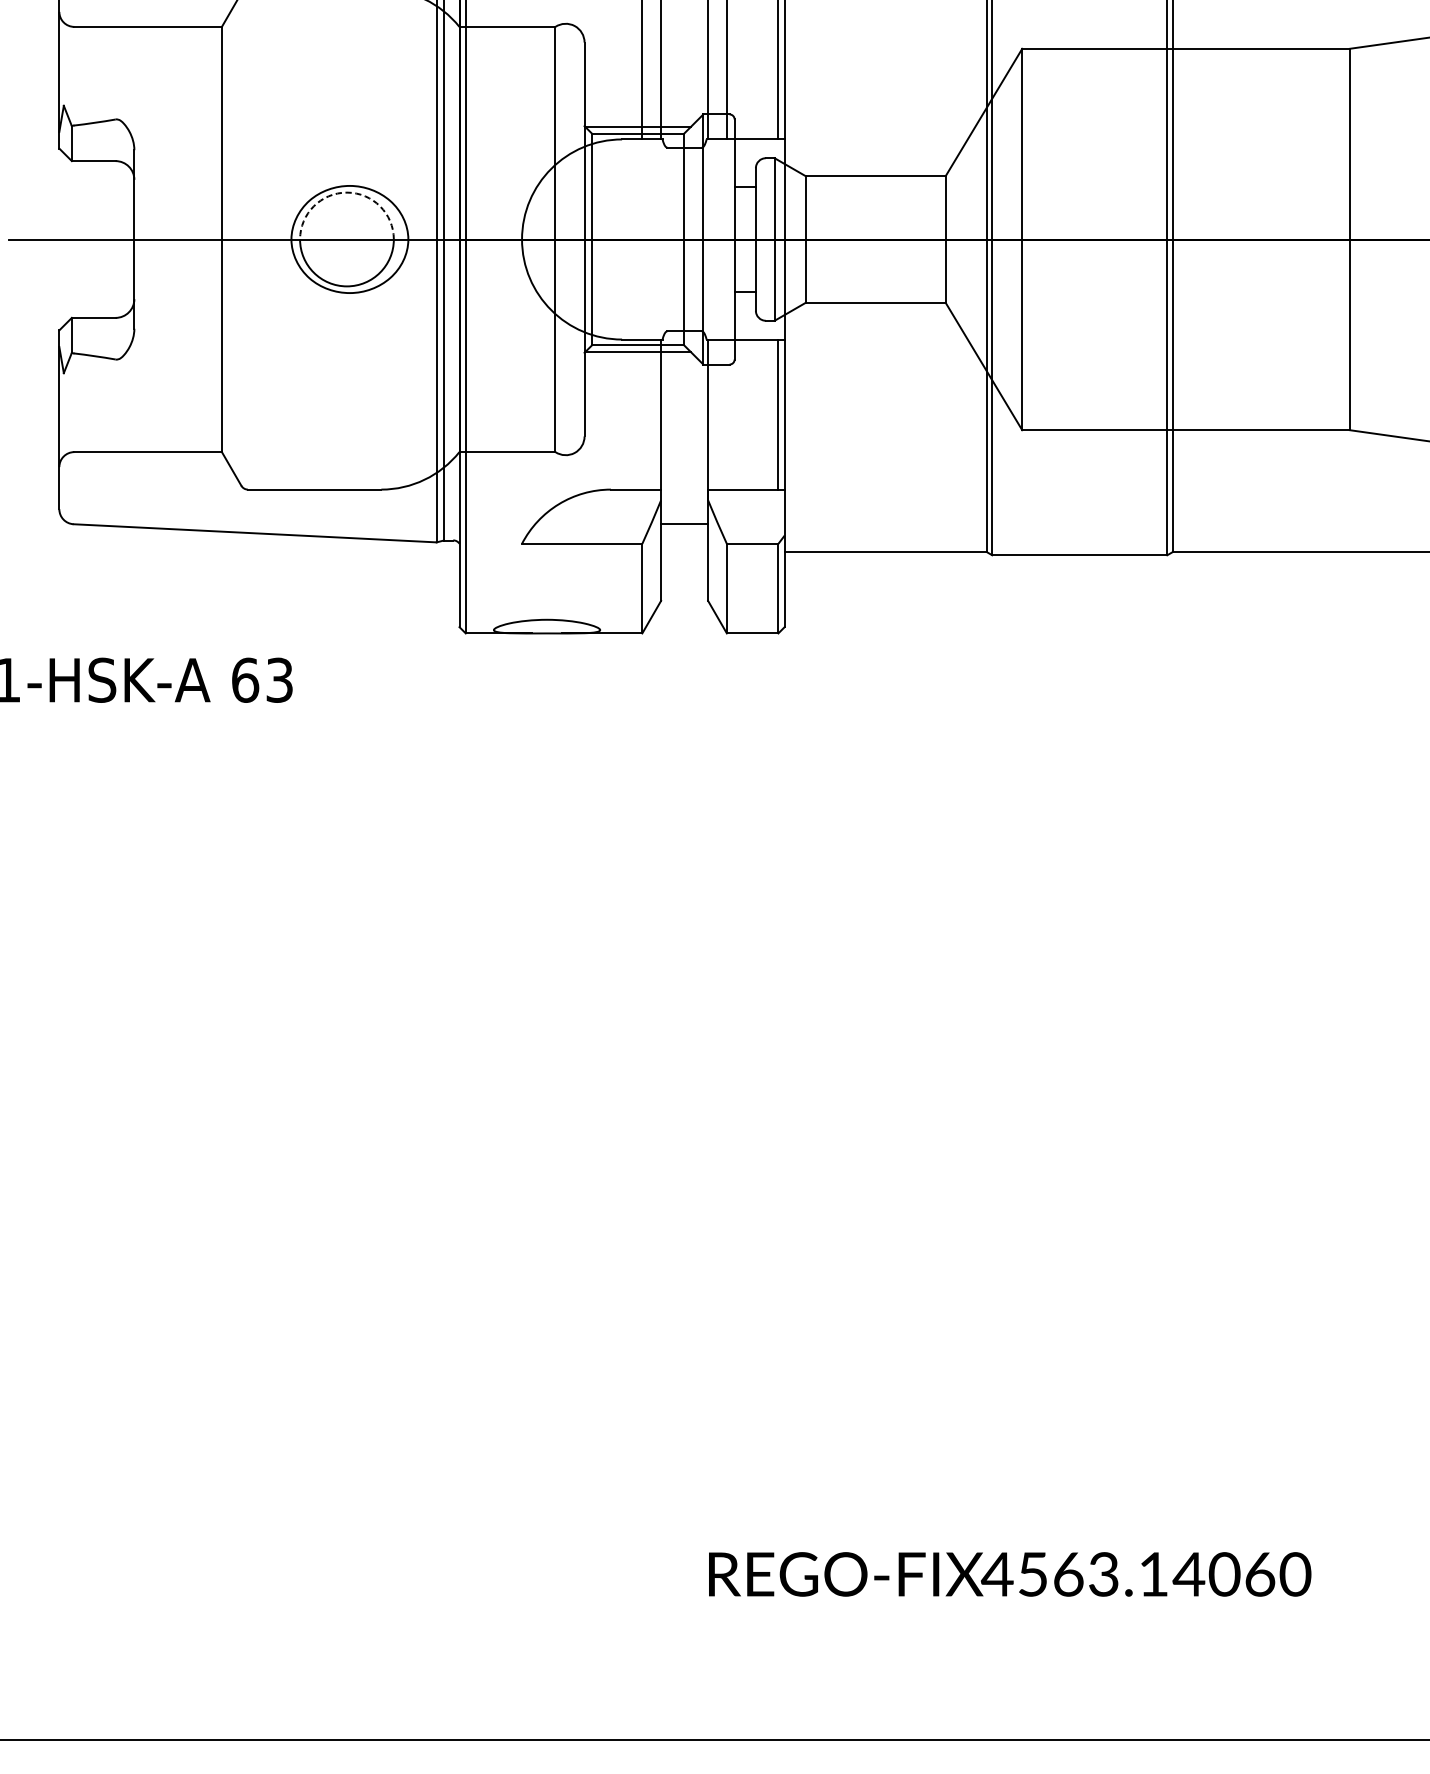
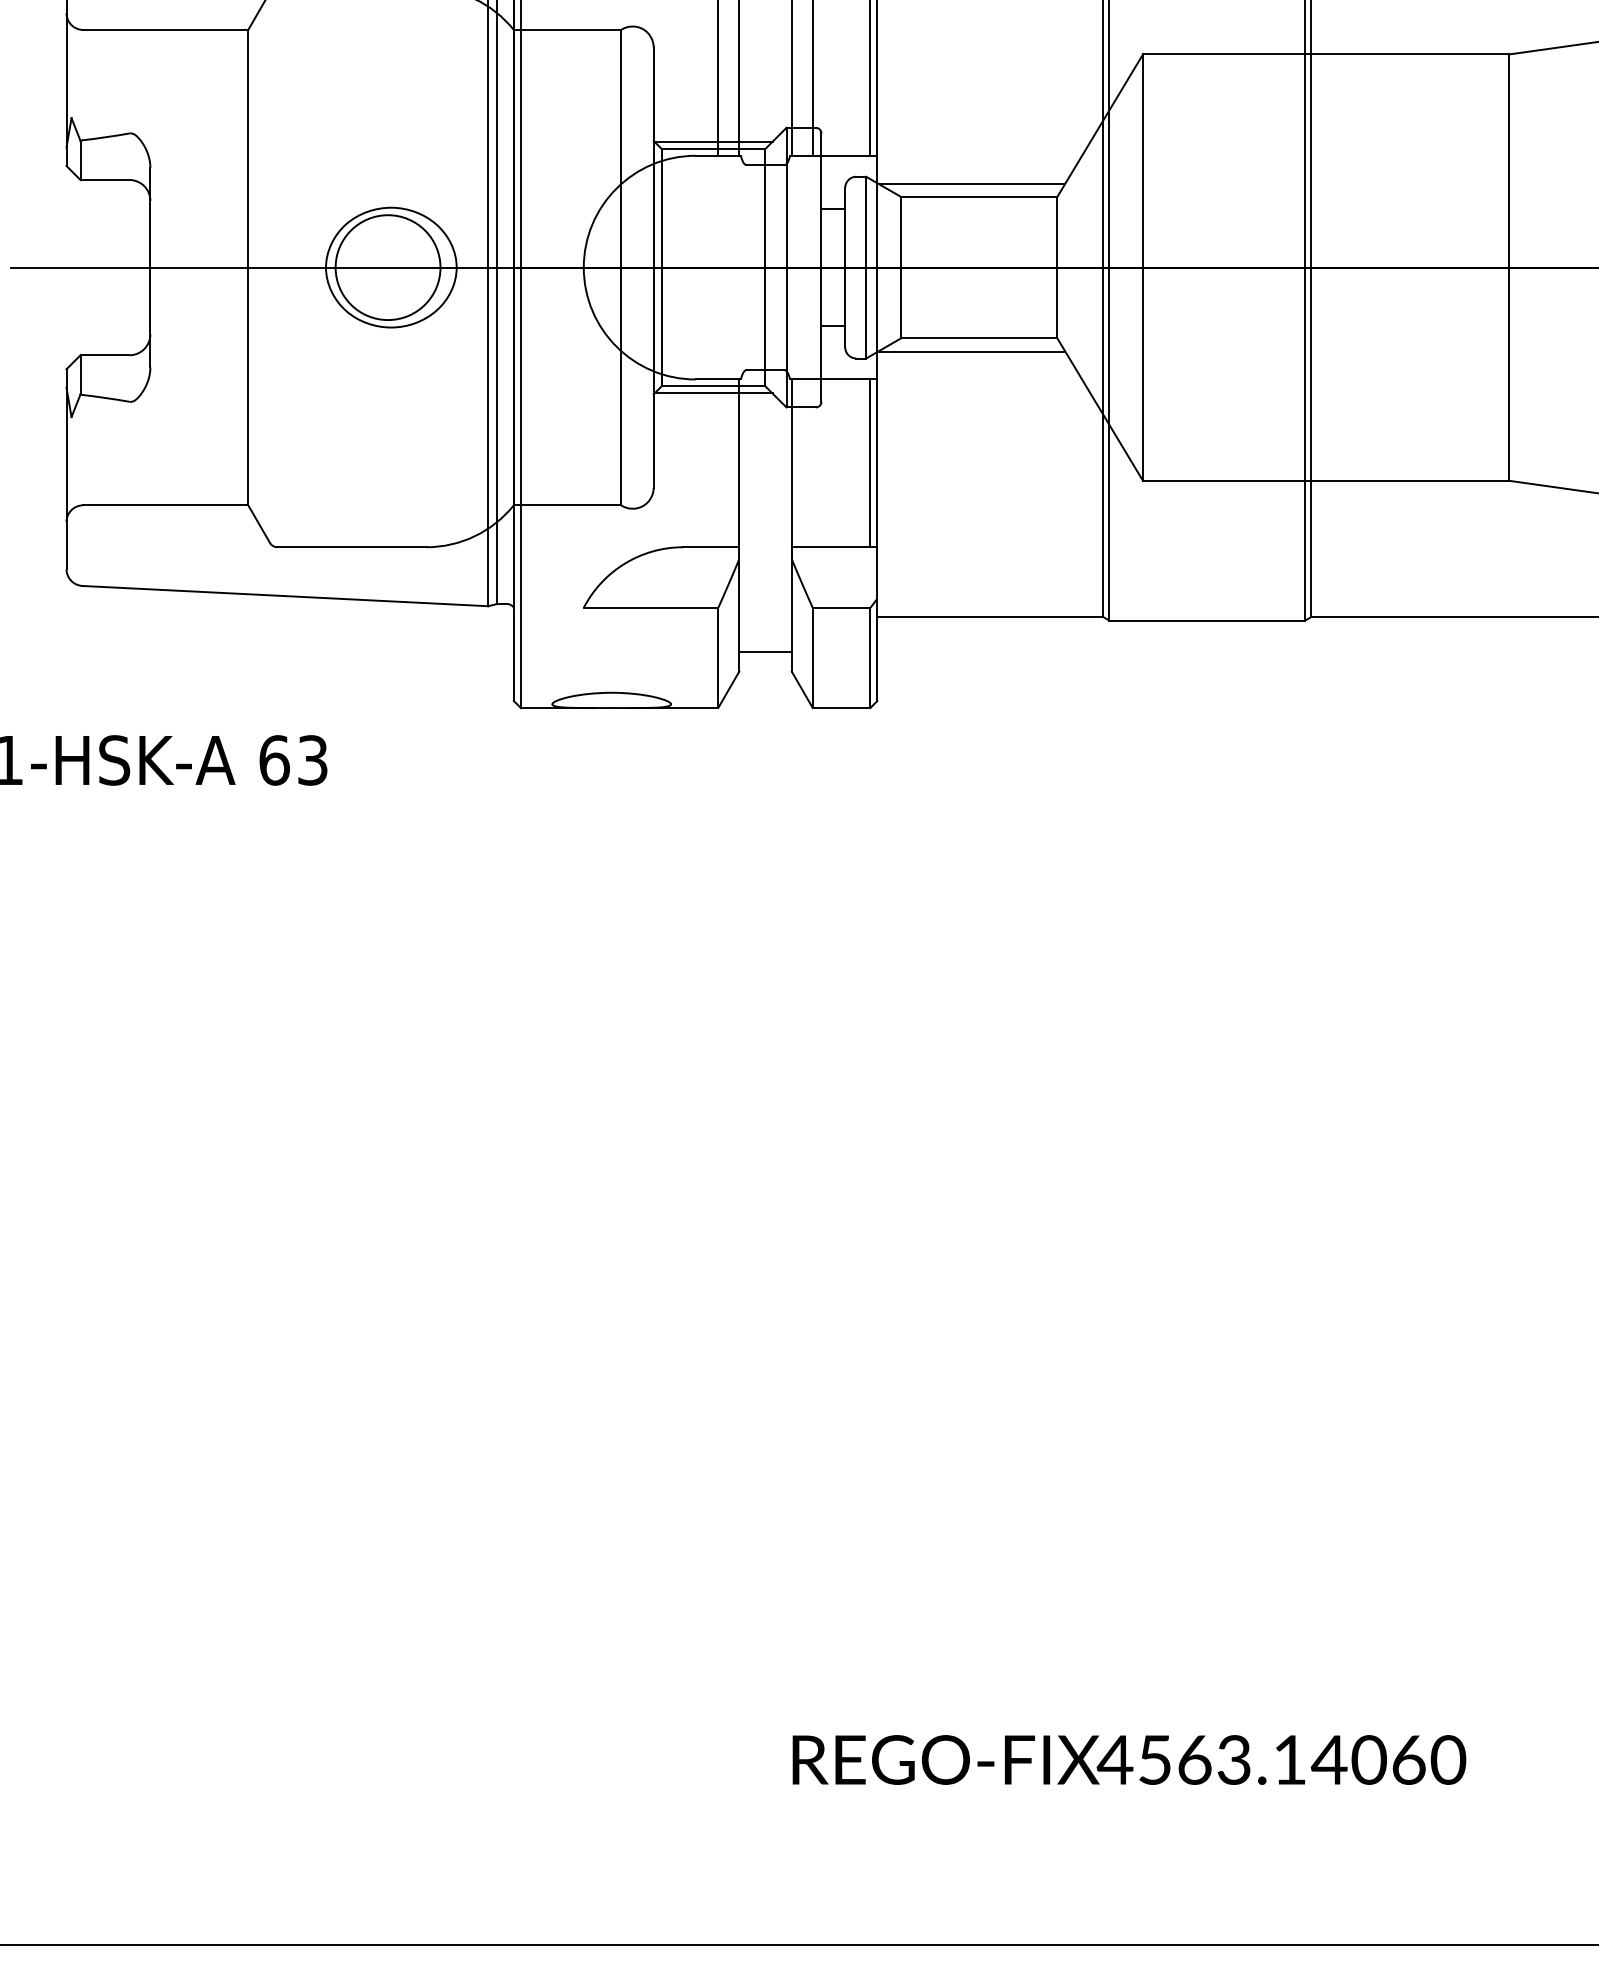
line: (868, 164) -> (971, 183), added
arc: (347, 192) -> (388, 215), dashed -> solid
line: (868, 314) -> (971, 351), added
line: (684, 524) -> (765, 652), moved

